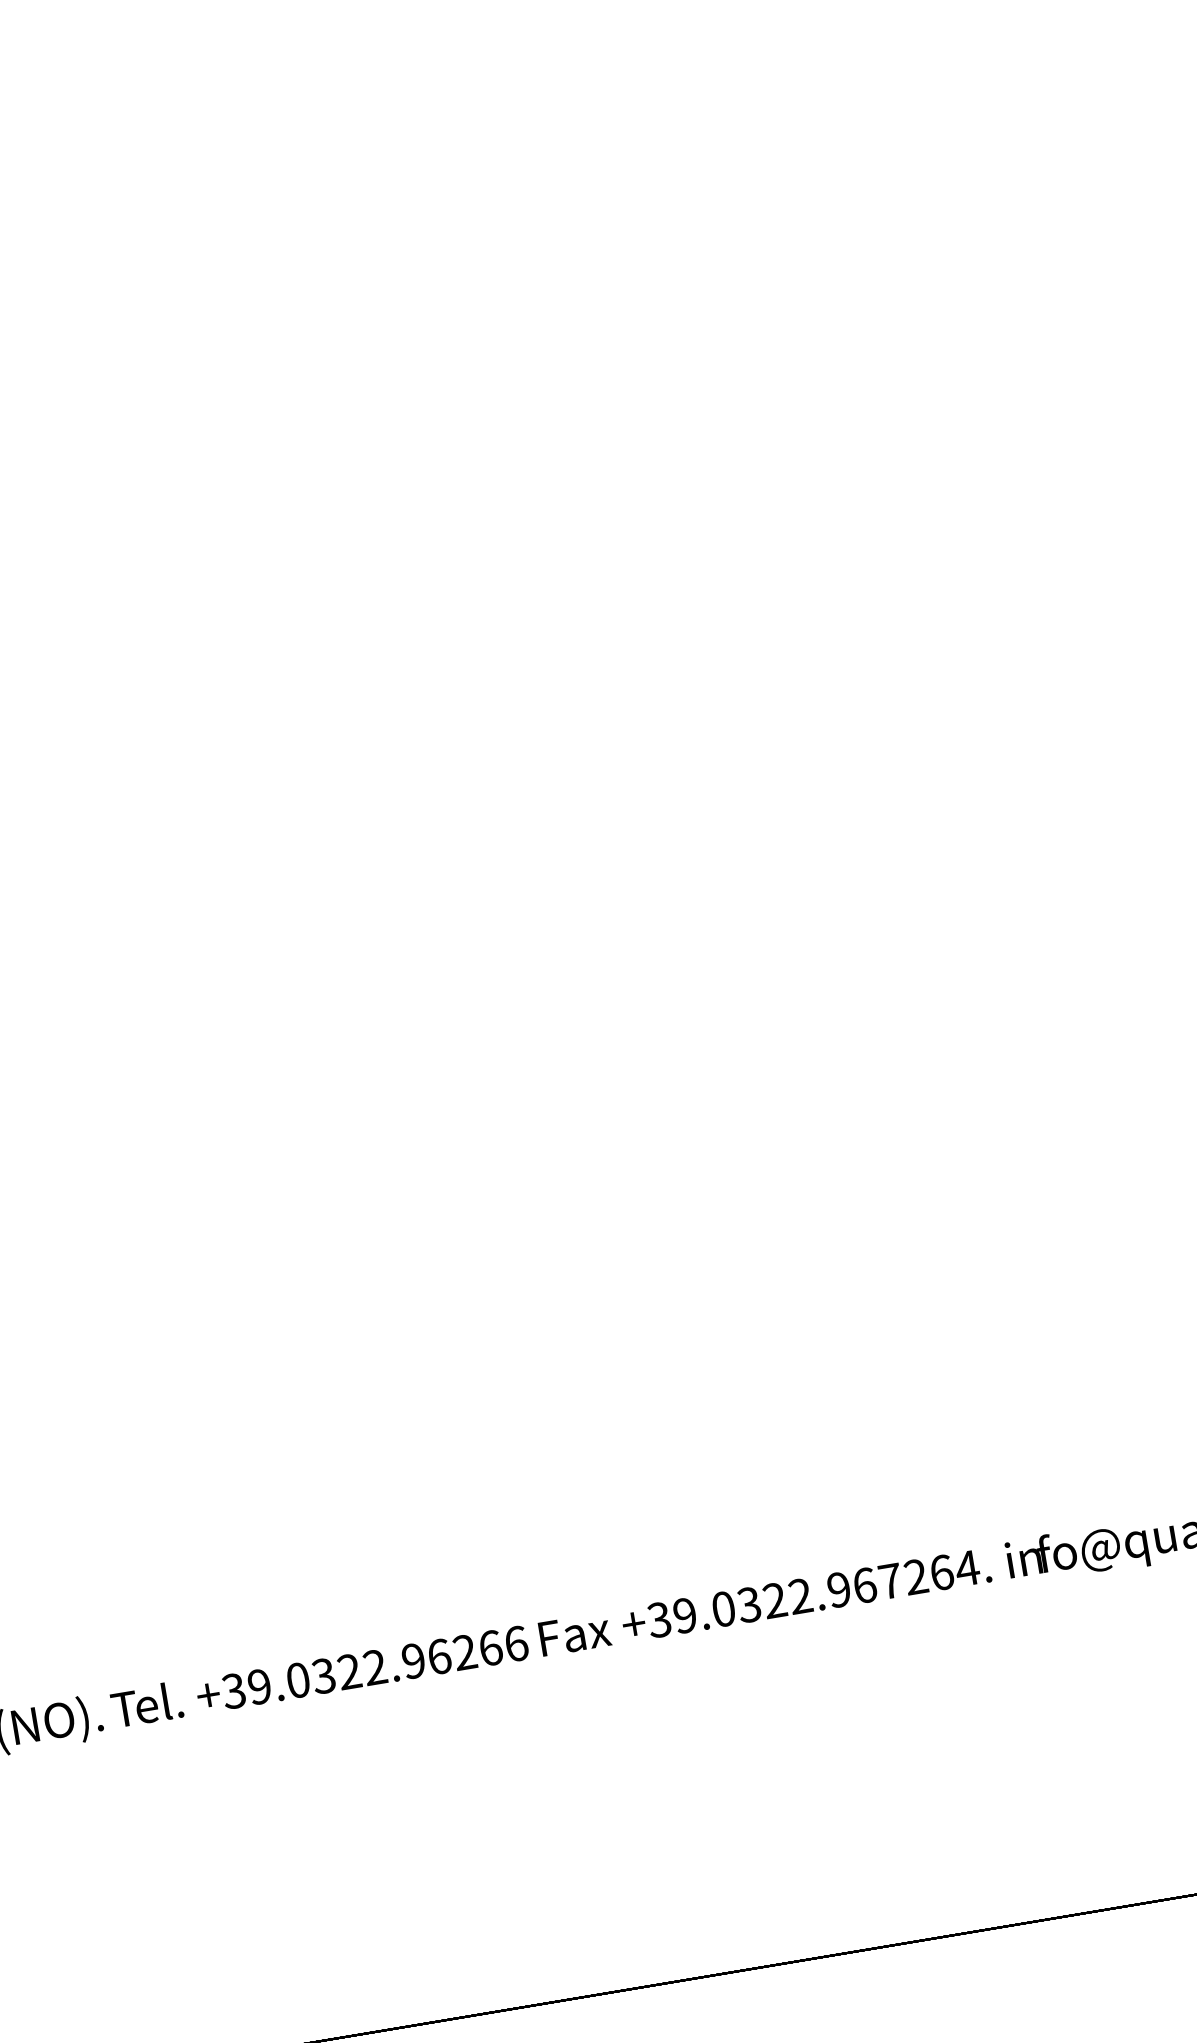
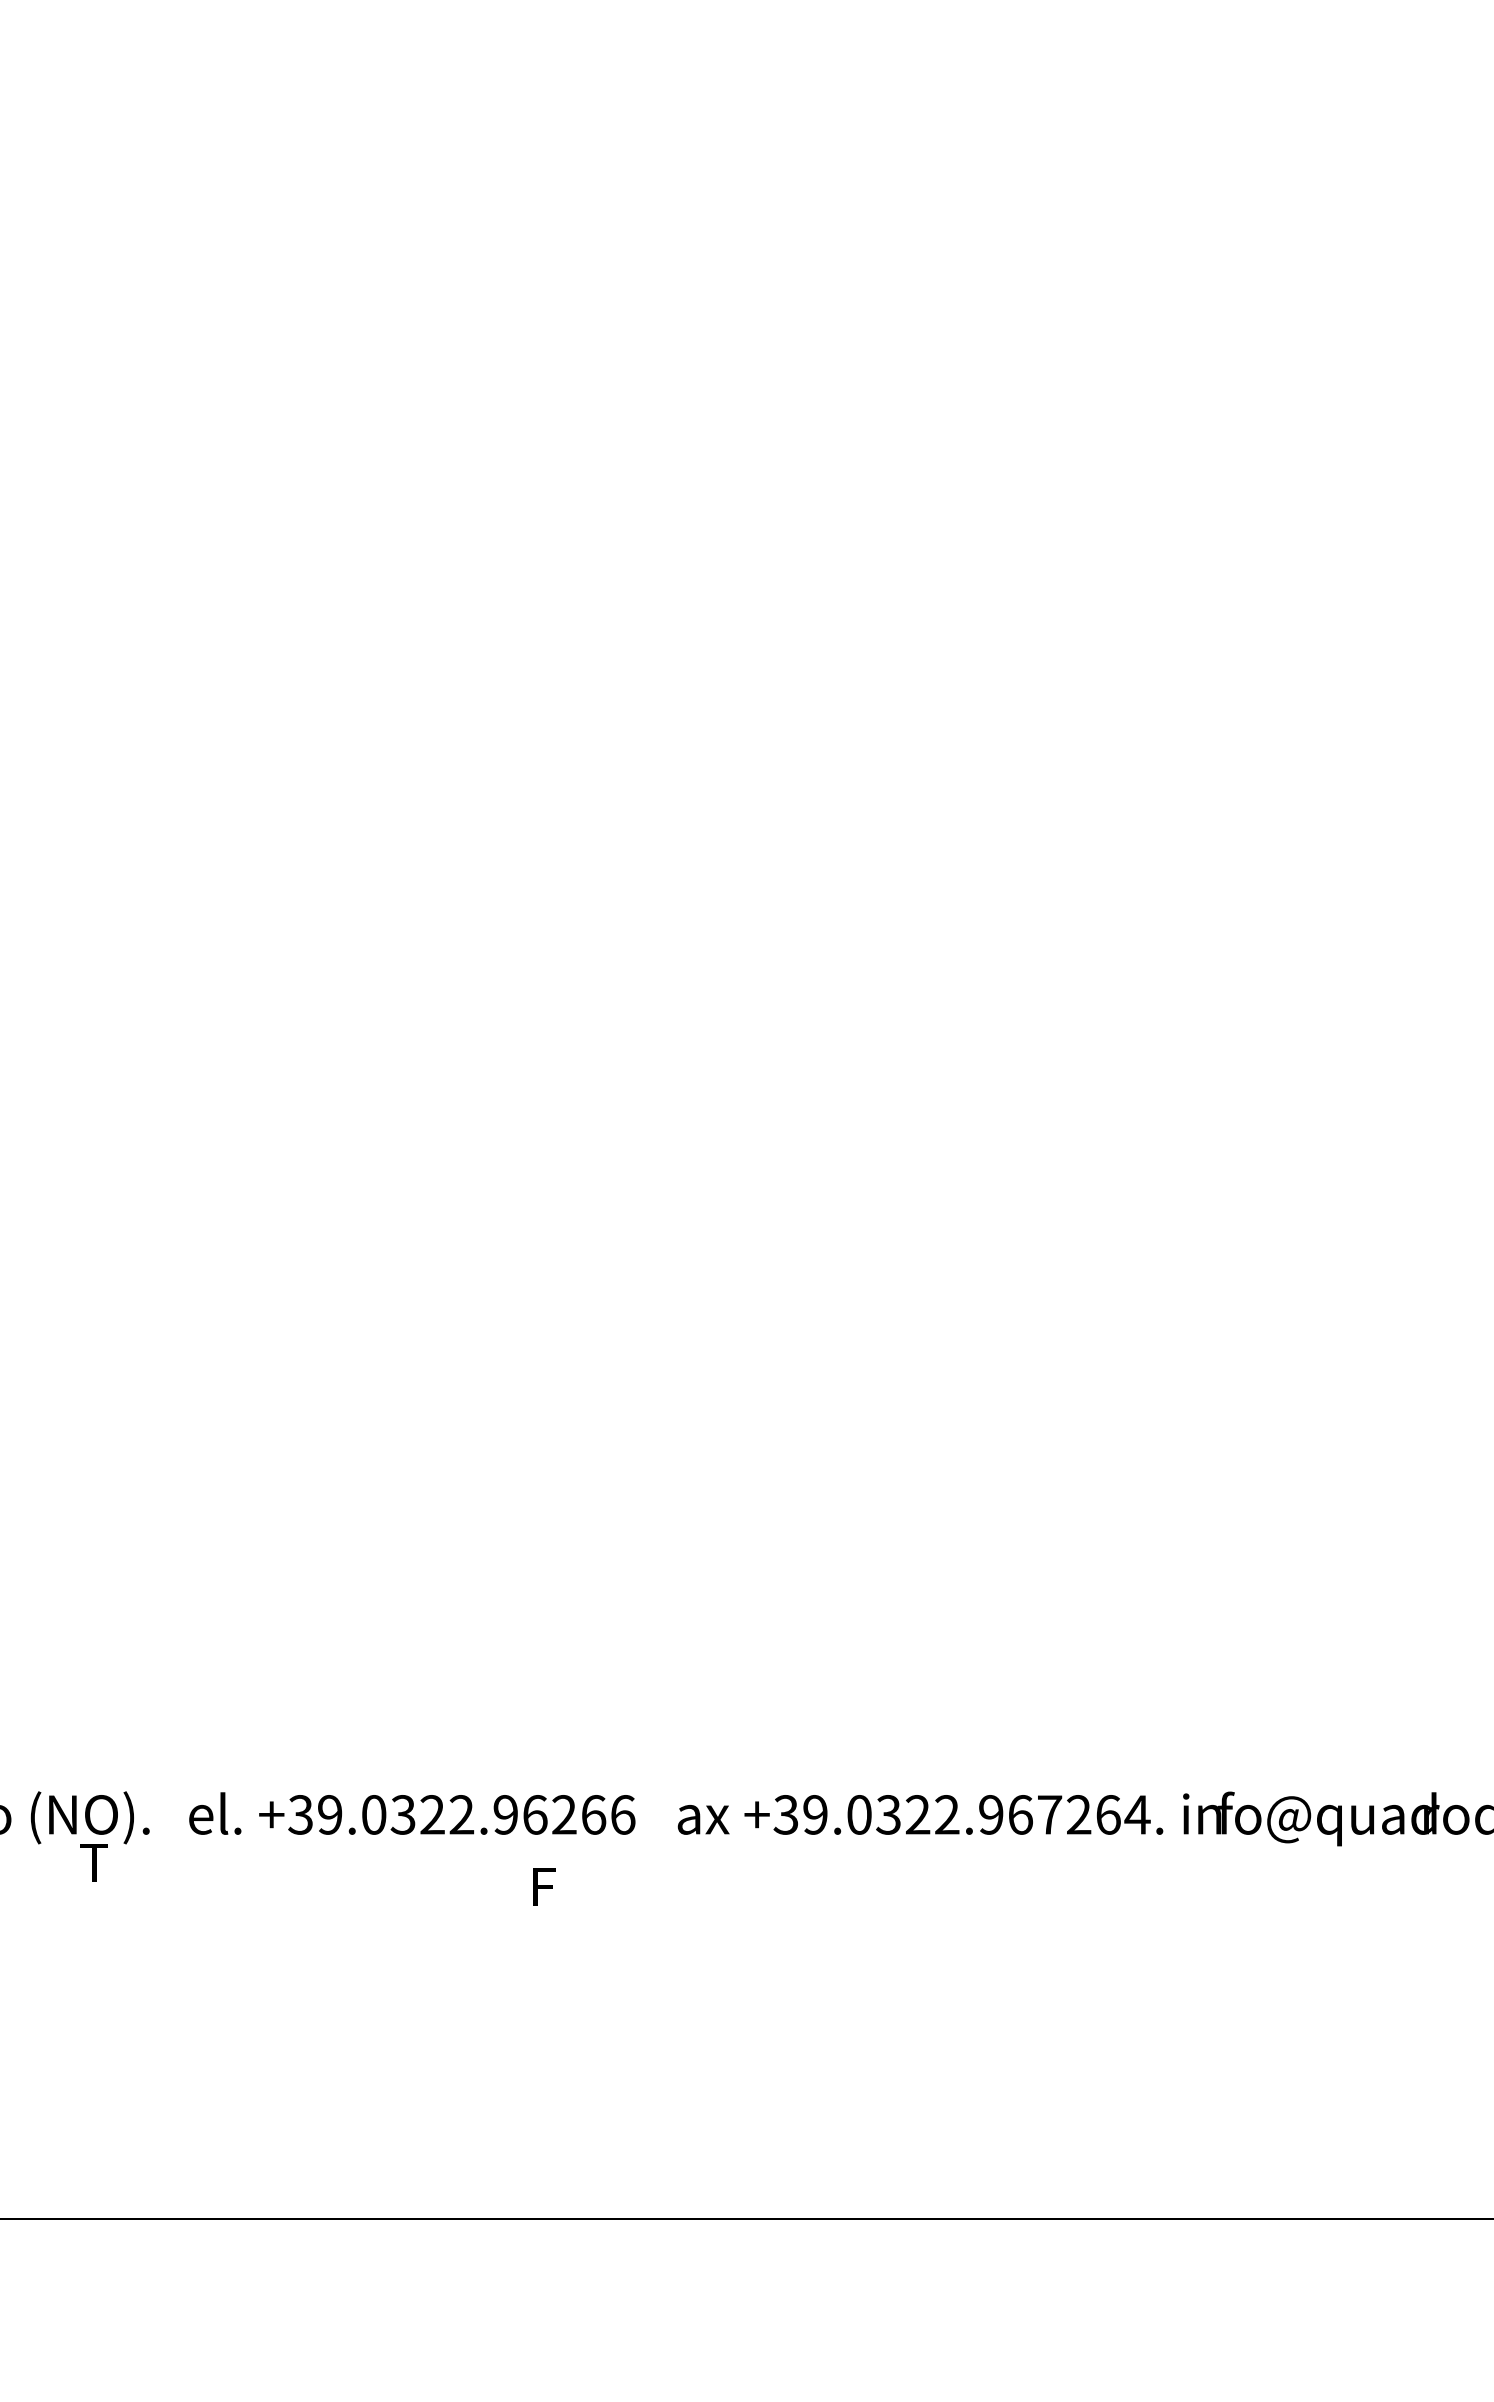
text: (550, 1637) -> (544, 1886), moved
text: (124, 1709) -> (93, 1862), moved

